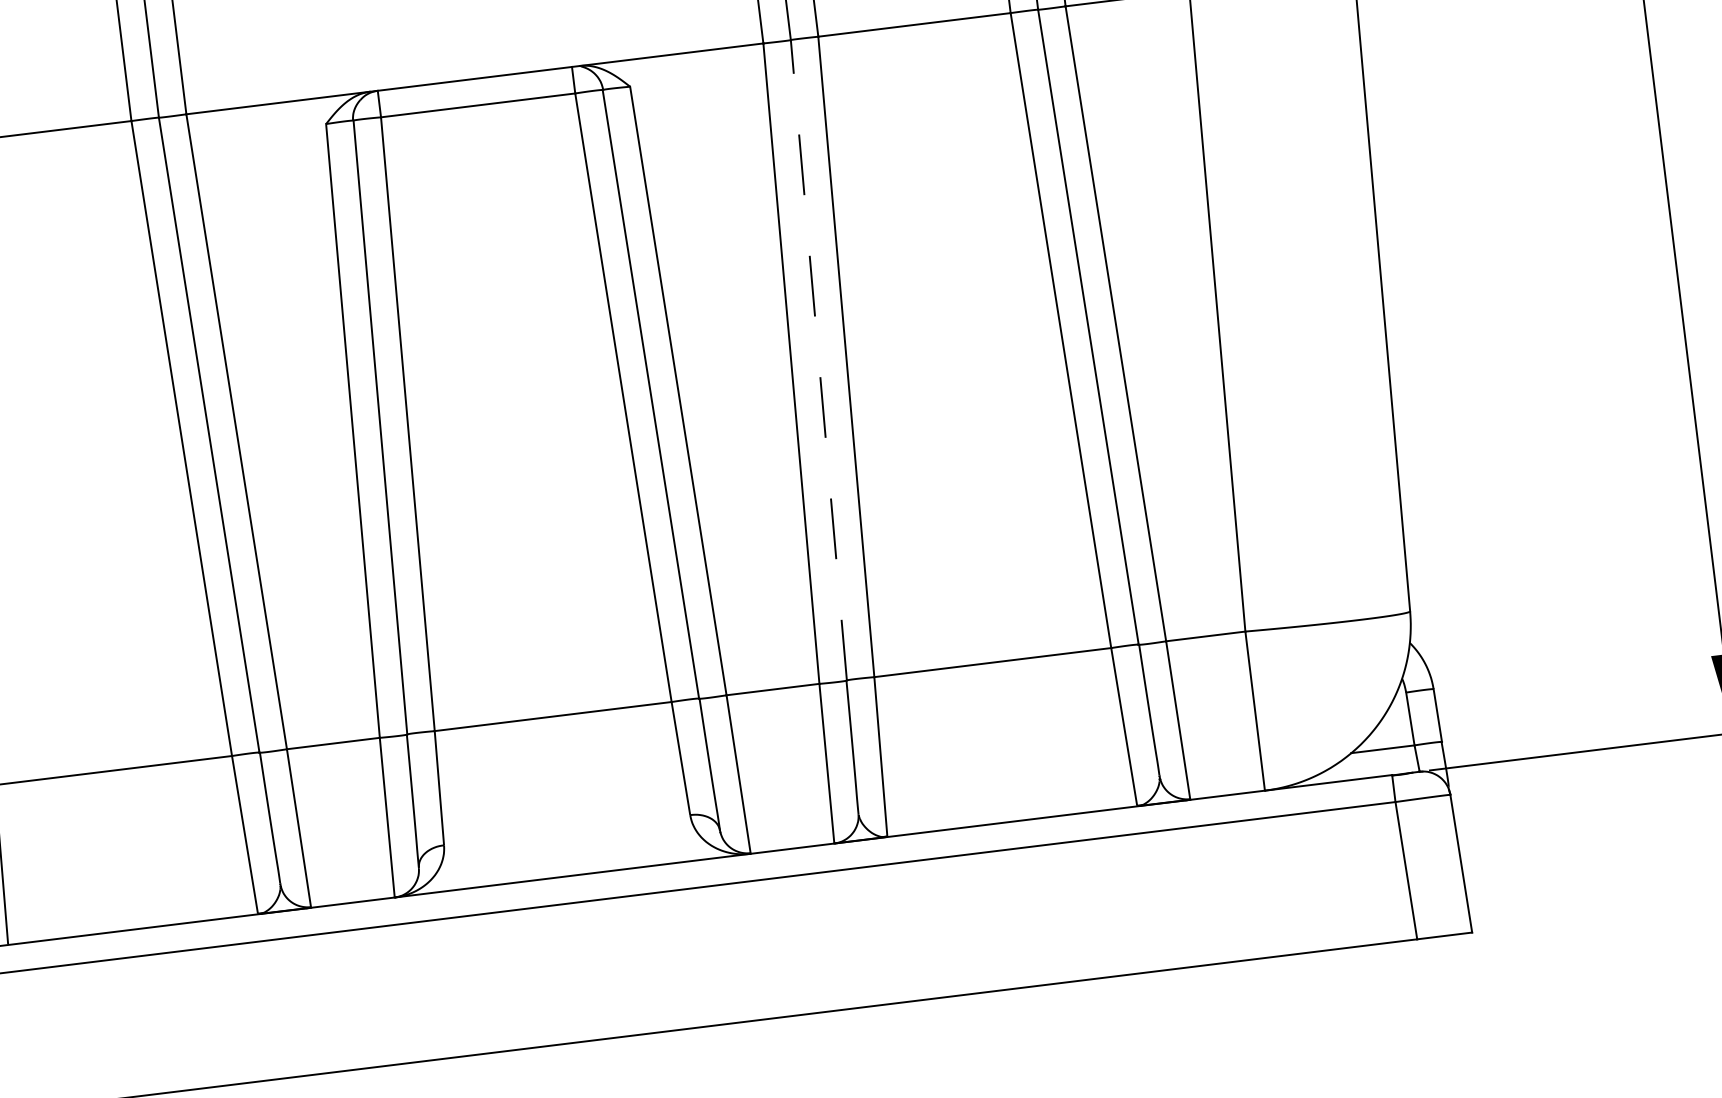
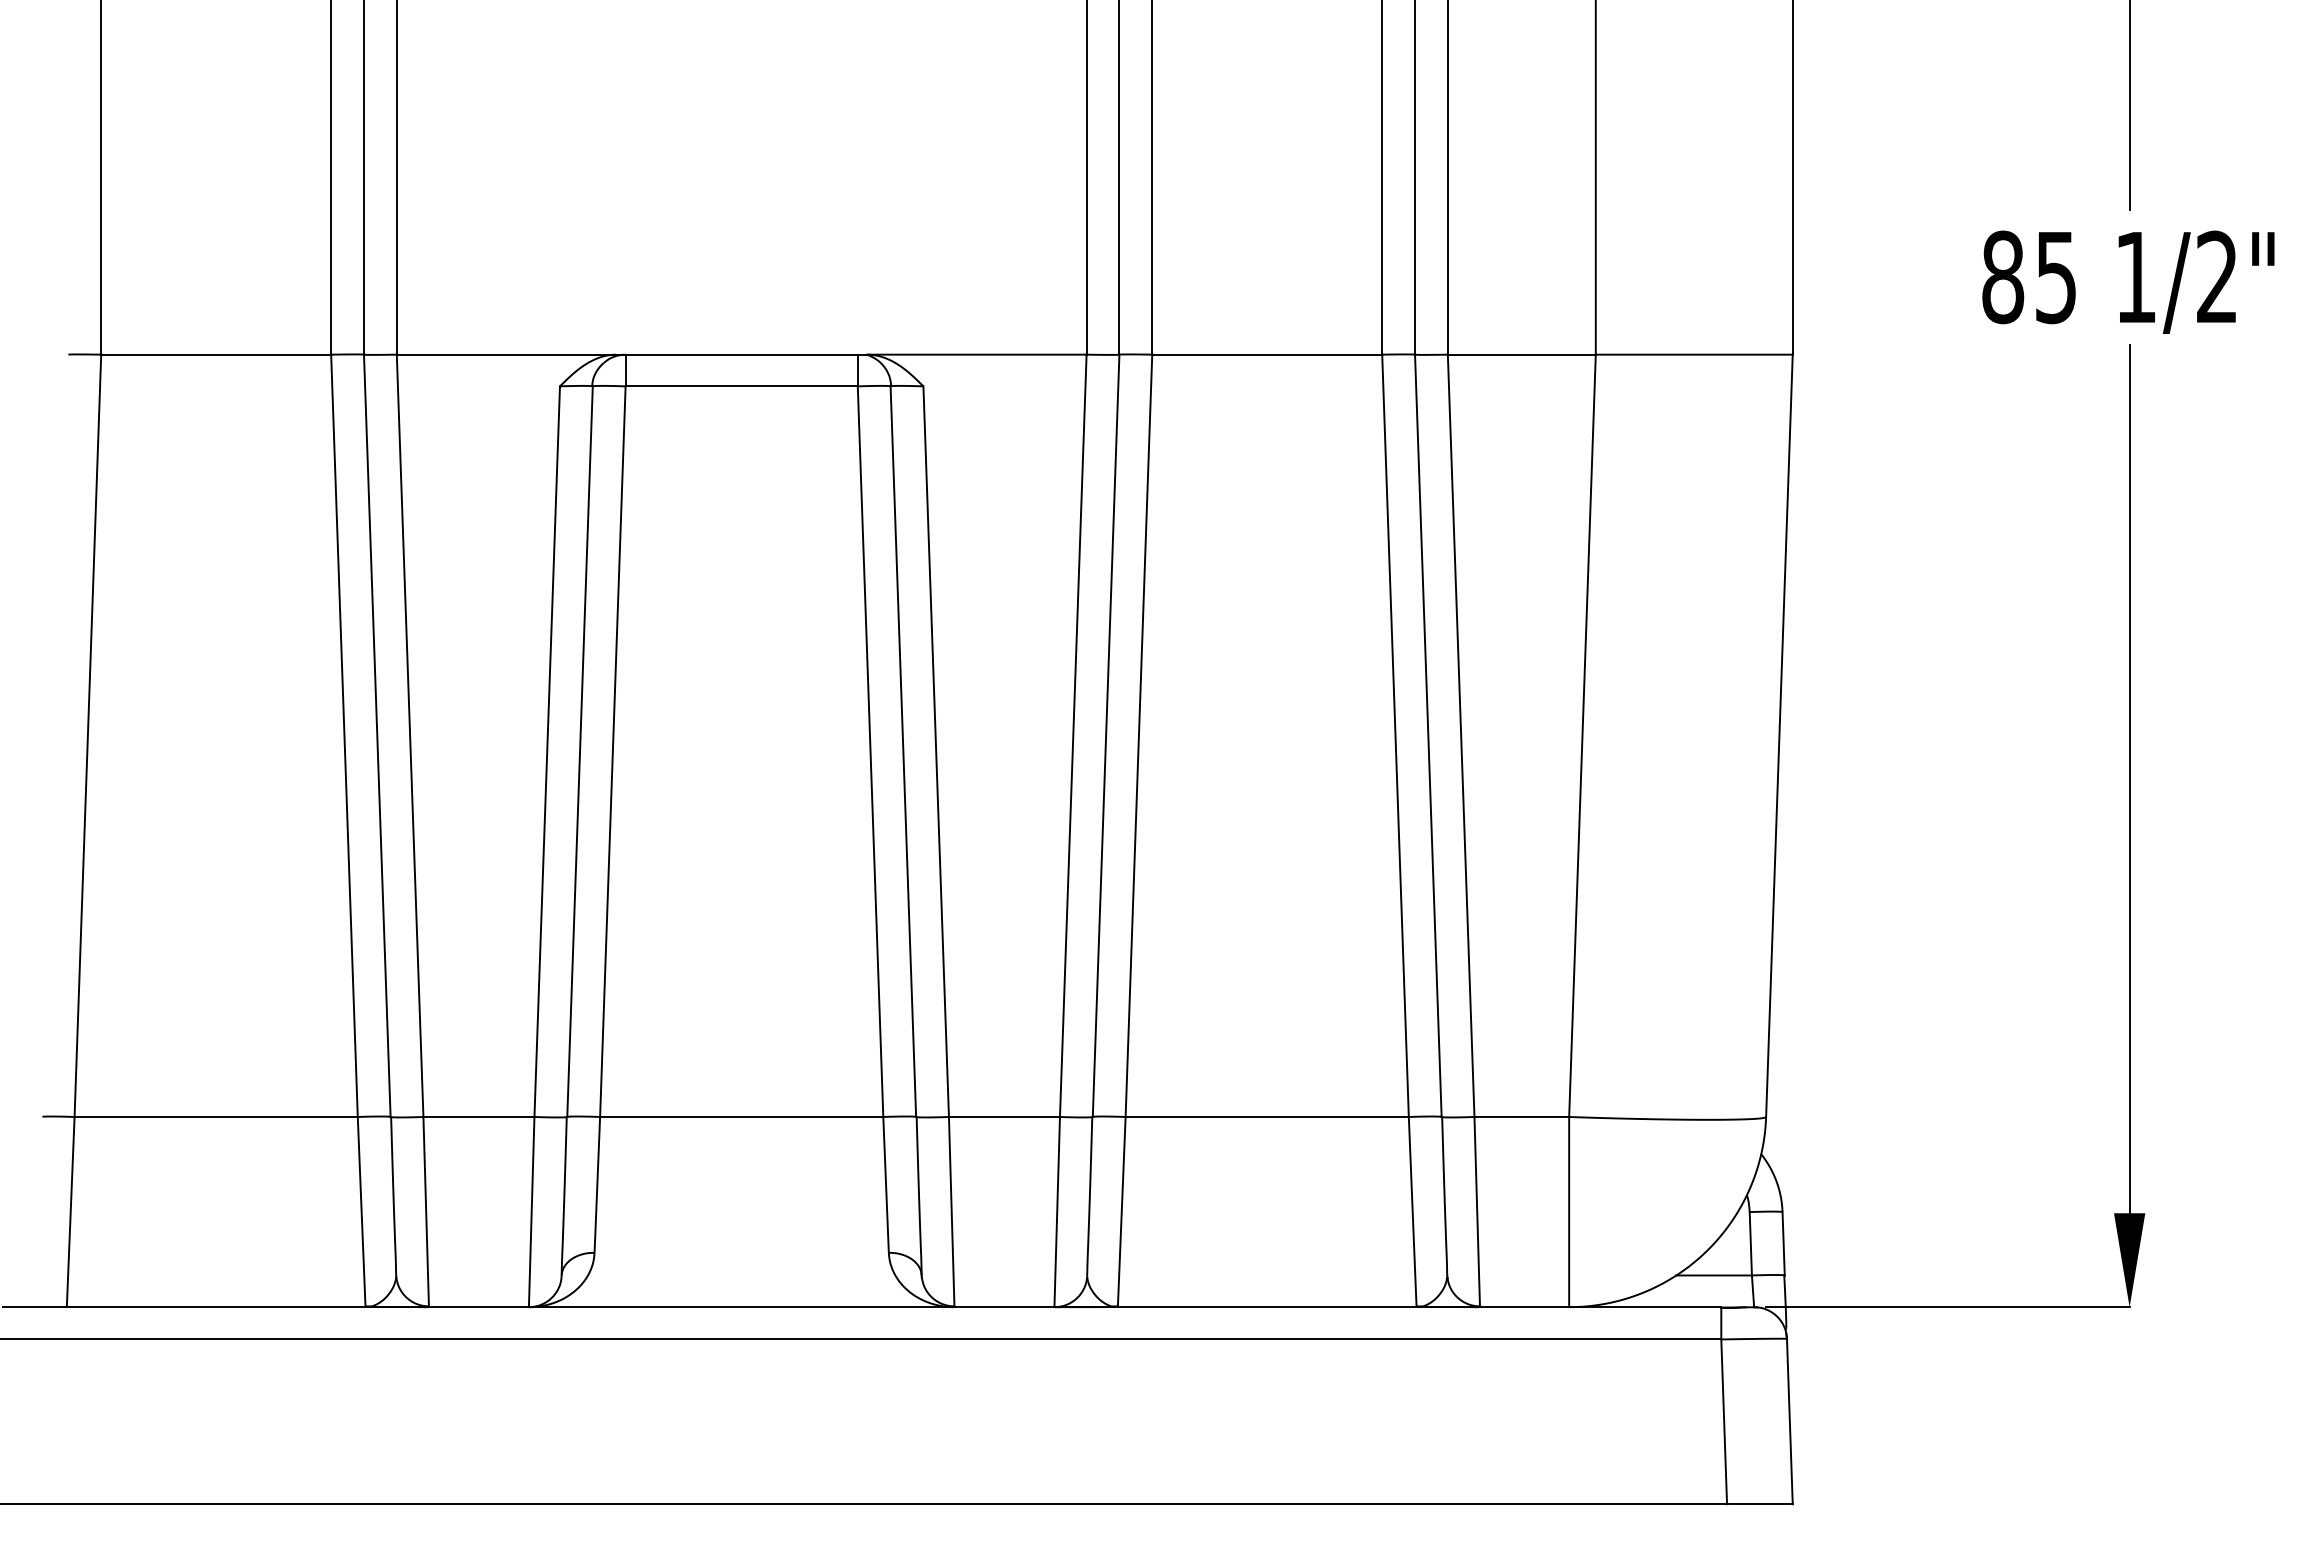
line: (819, 359) -> (1106, 735), dashed -> solid

